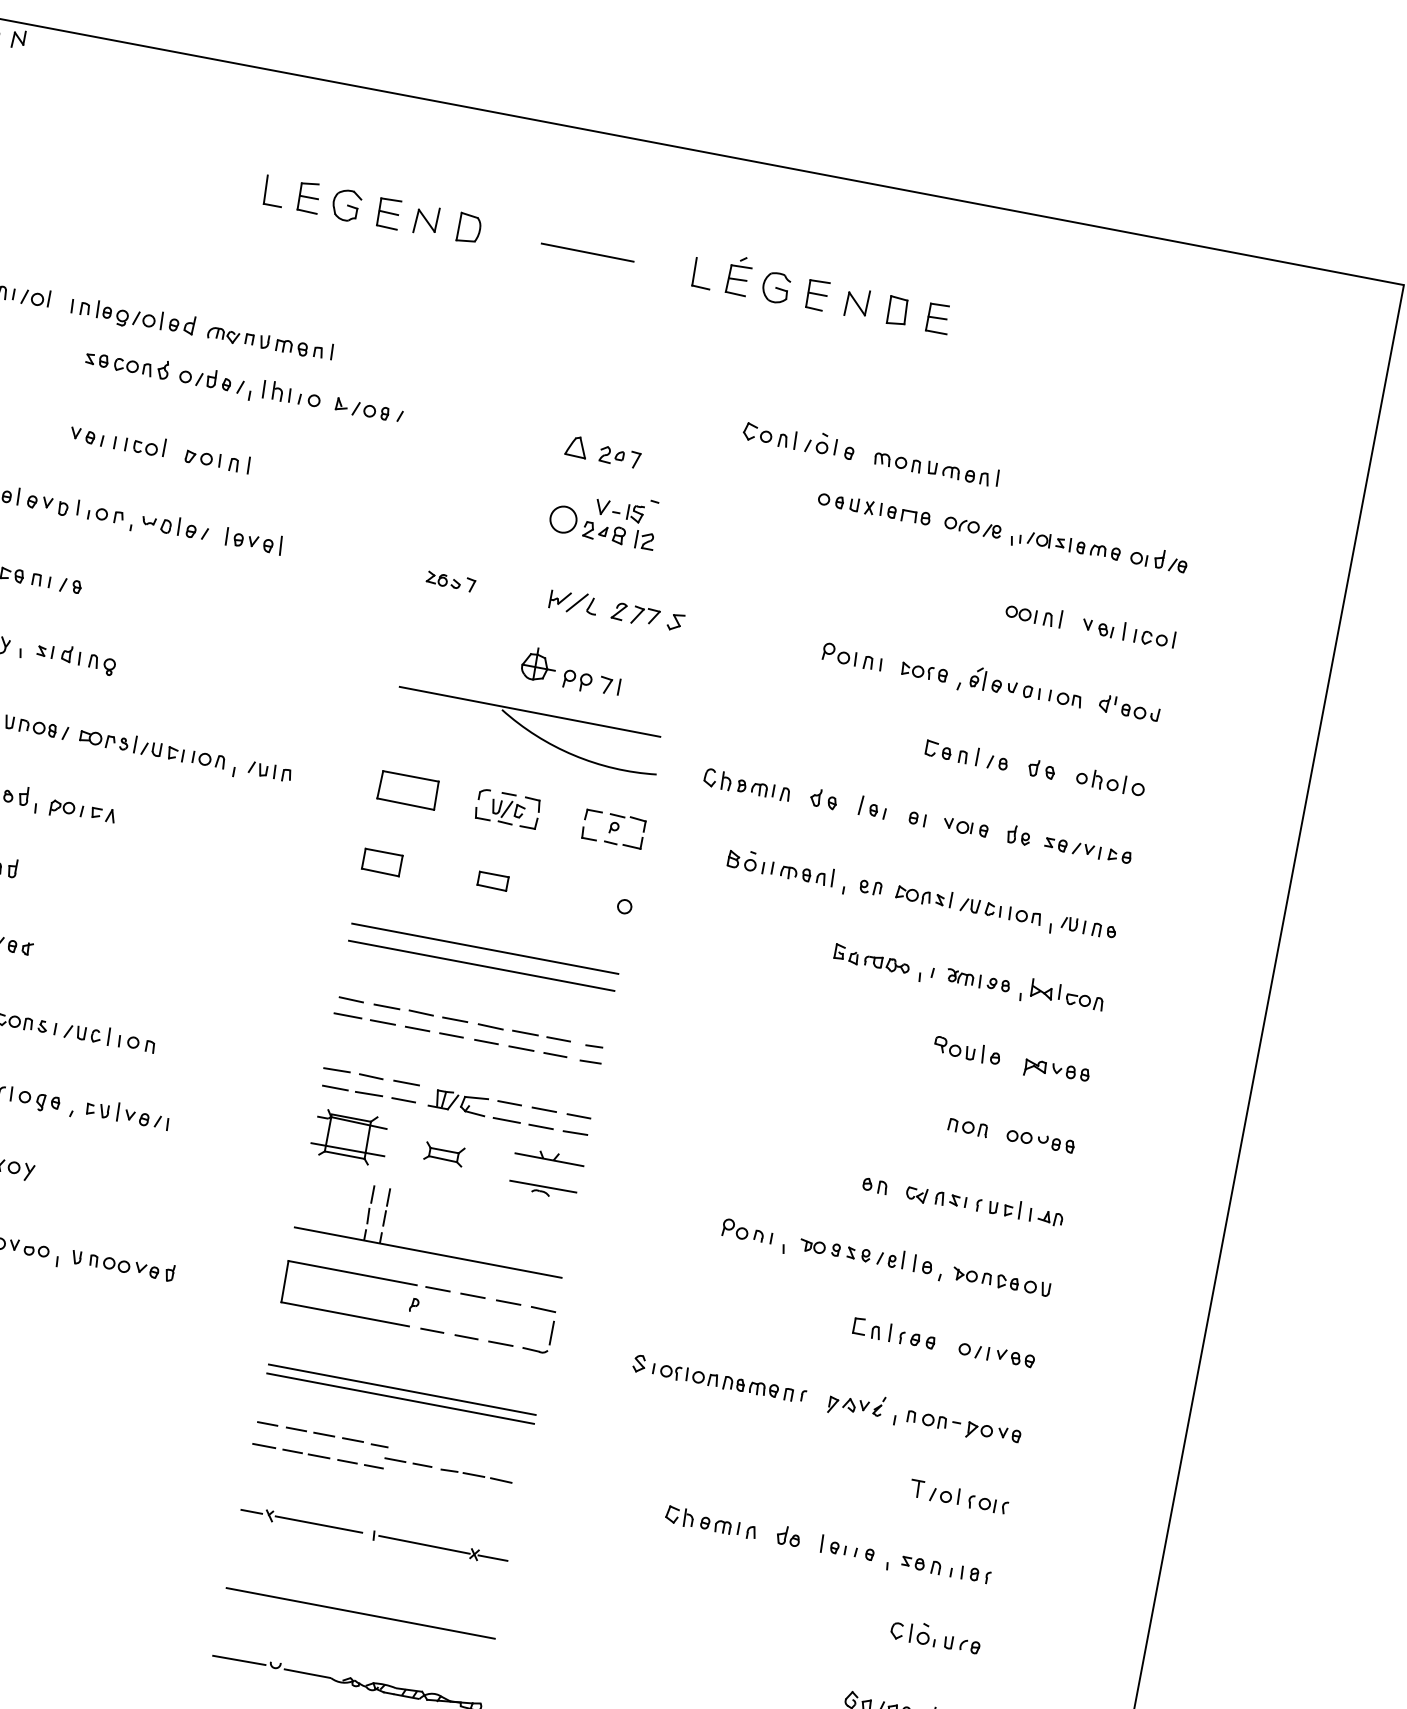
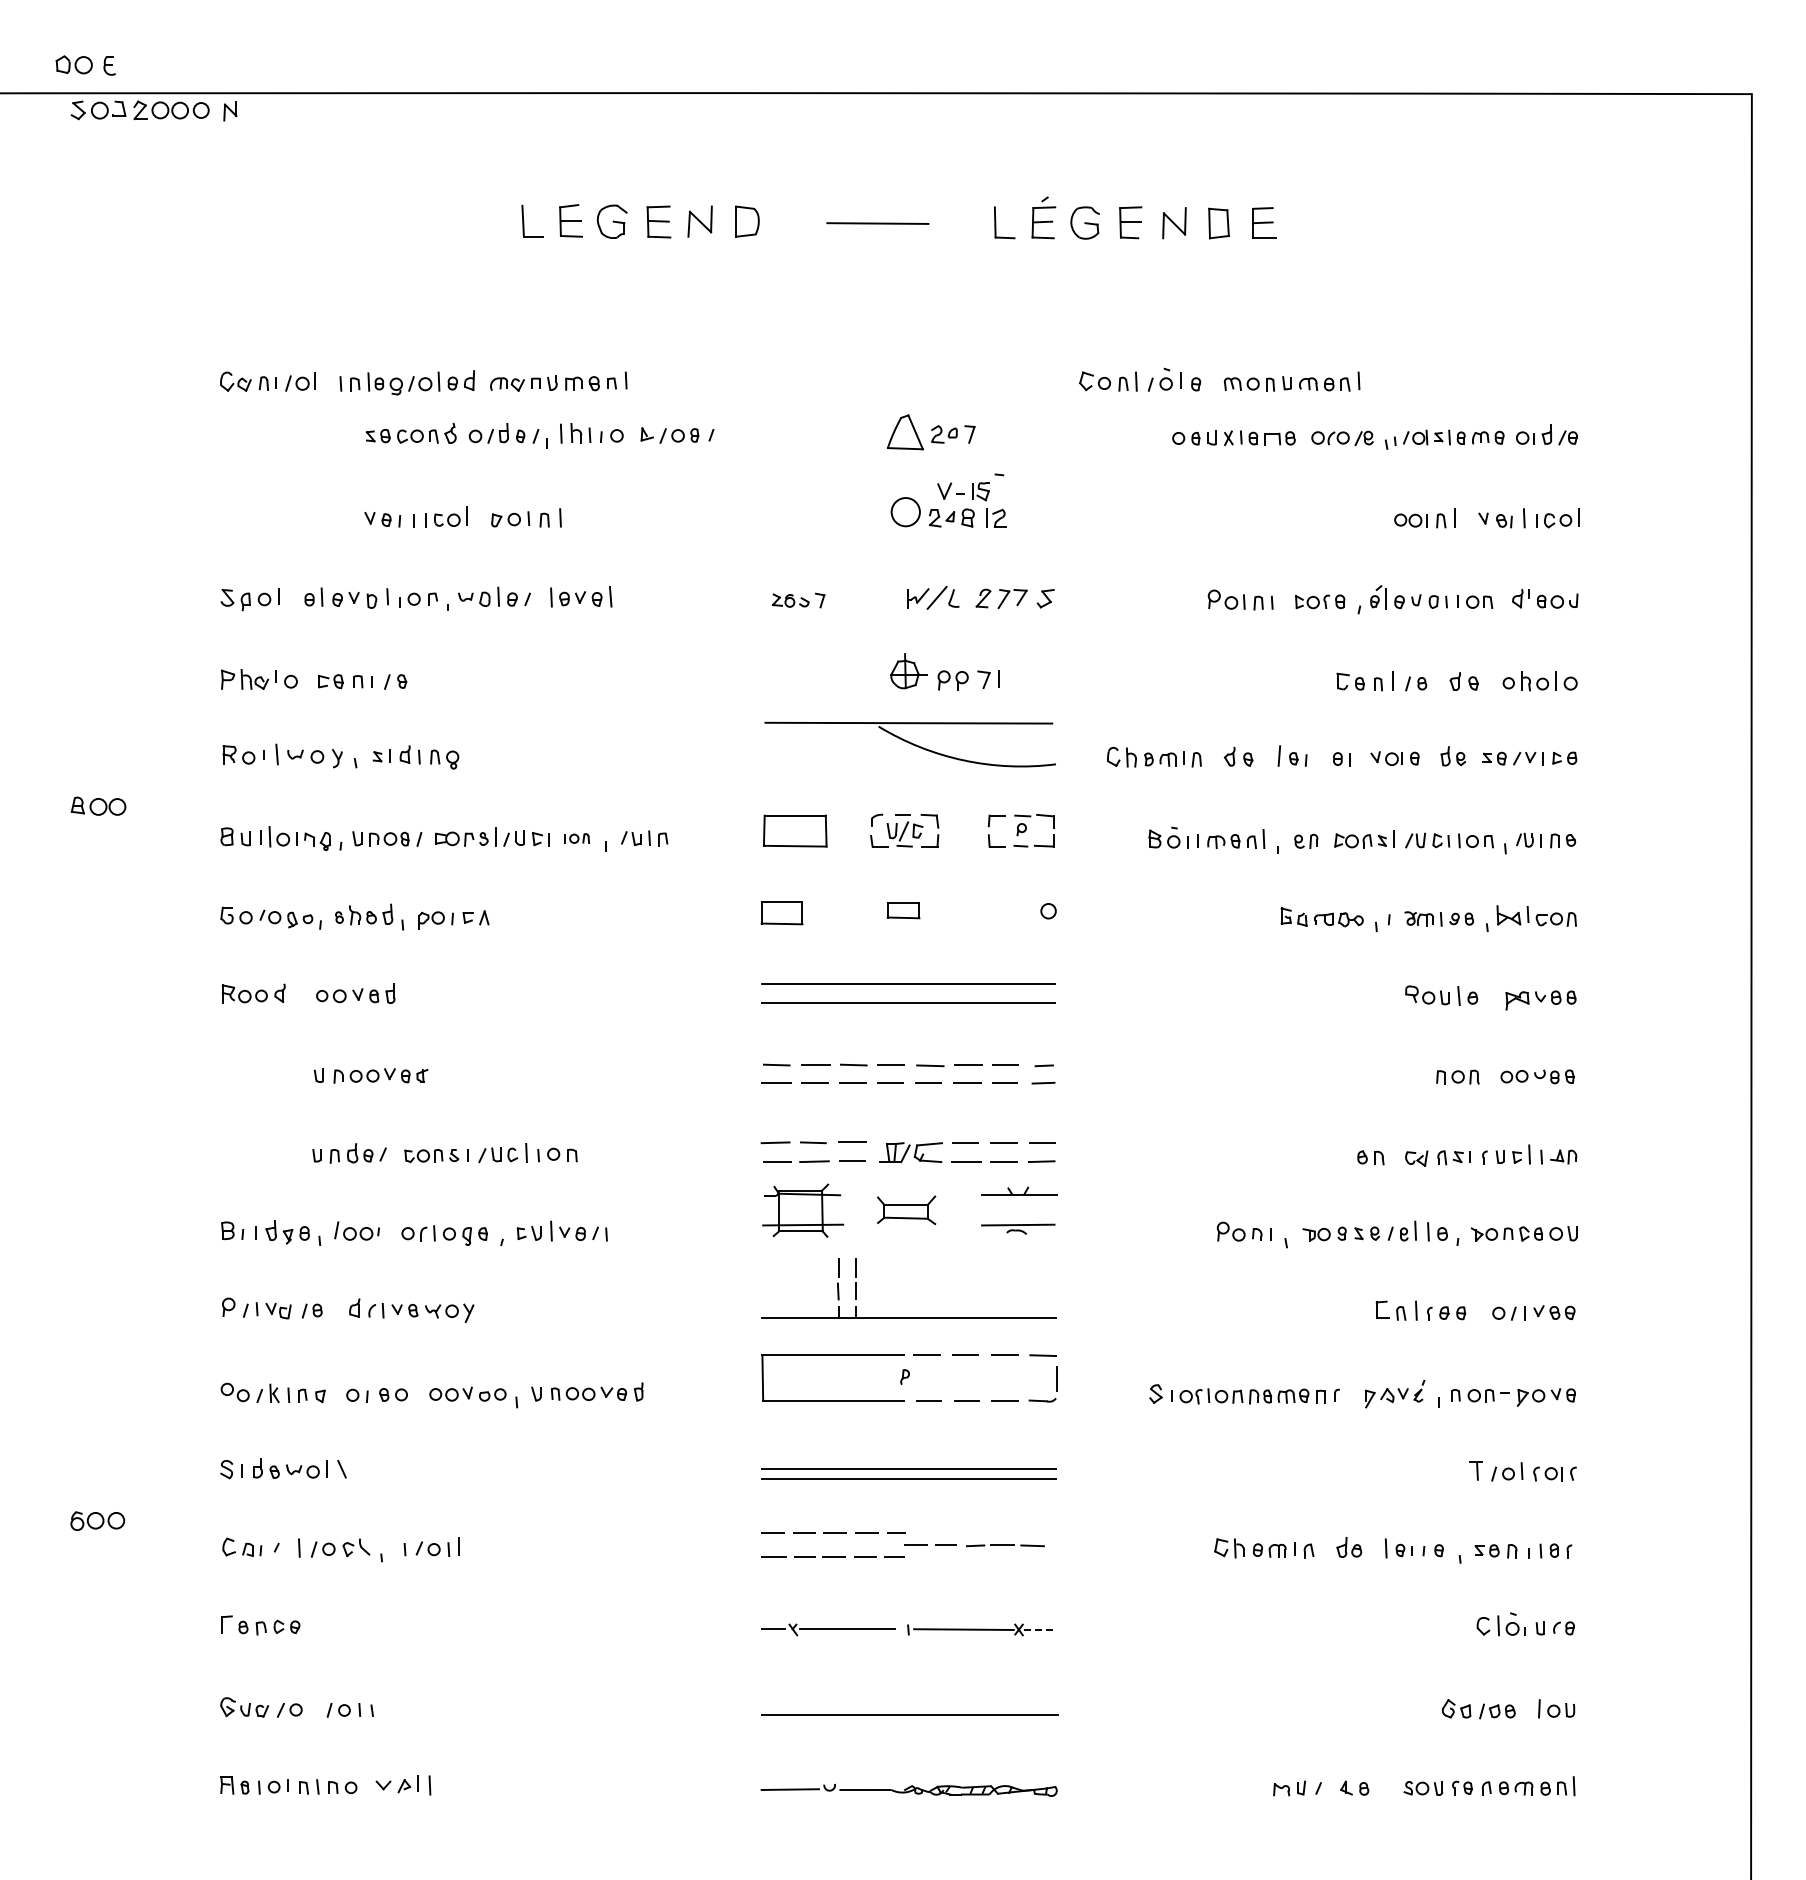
part: (577, 446) -> (905, 431), size x1.6
part: (209, 759) -> (577, 838), size x0.7
part: (444, 1154) -> (906, 1210), size x1.4
line: (493, 1557) -> (1039, 1629), solid -> dashed

